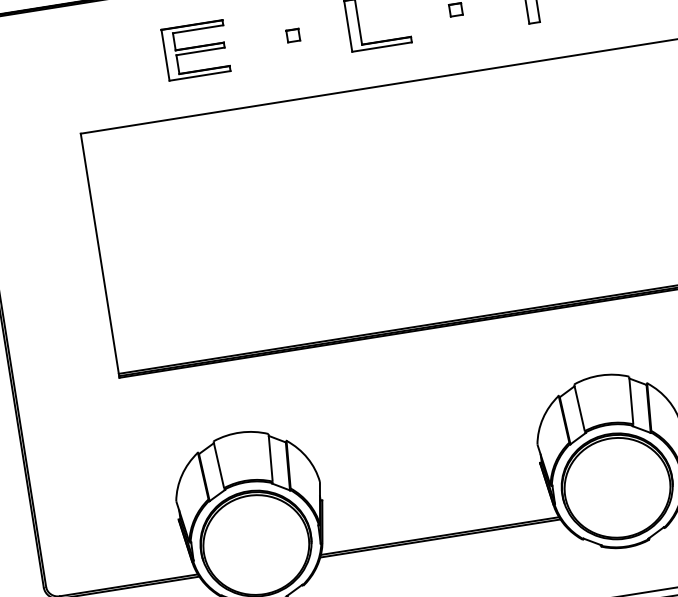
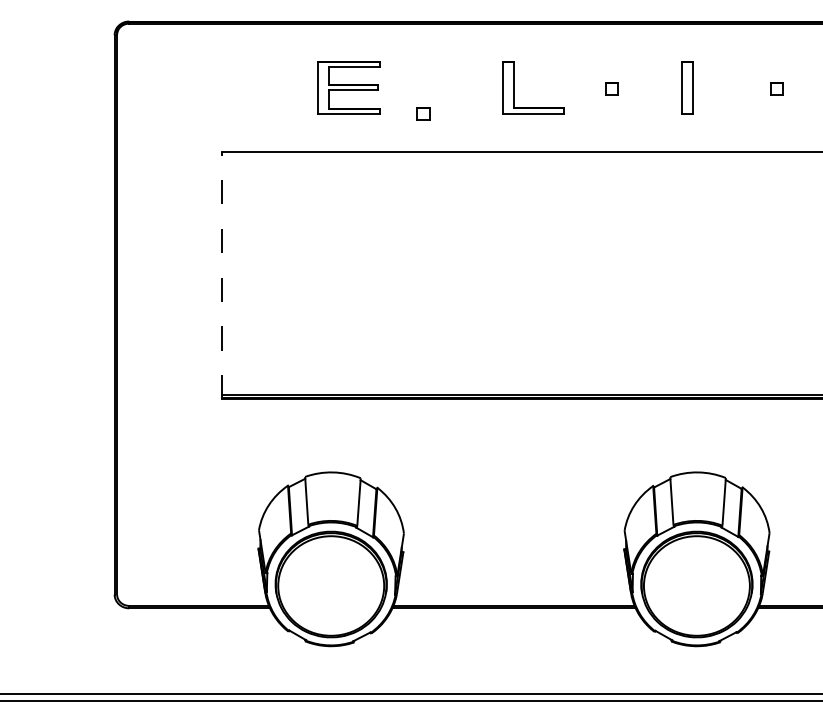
part: (293, 35) -> (423, 113), moved
line: (100, 255) -> (222, 275), solid -> dashed

